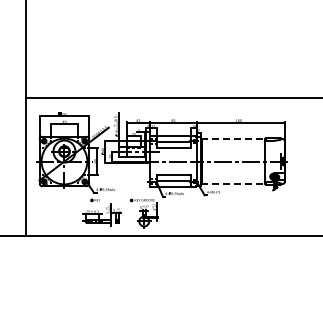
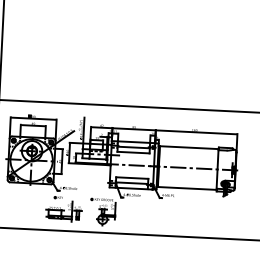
line: (233, 139) -> (188, 147), dashed -> solid
line: (233, 183) -> (186, 188), dashed -> solid

